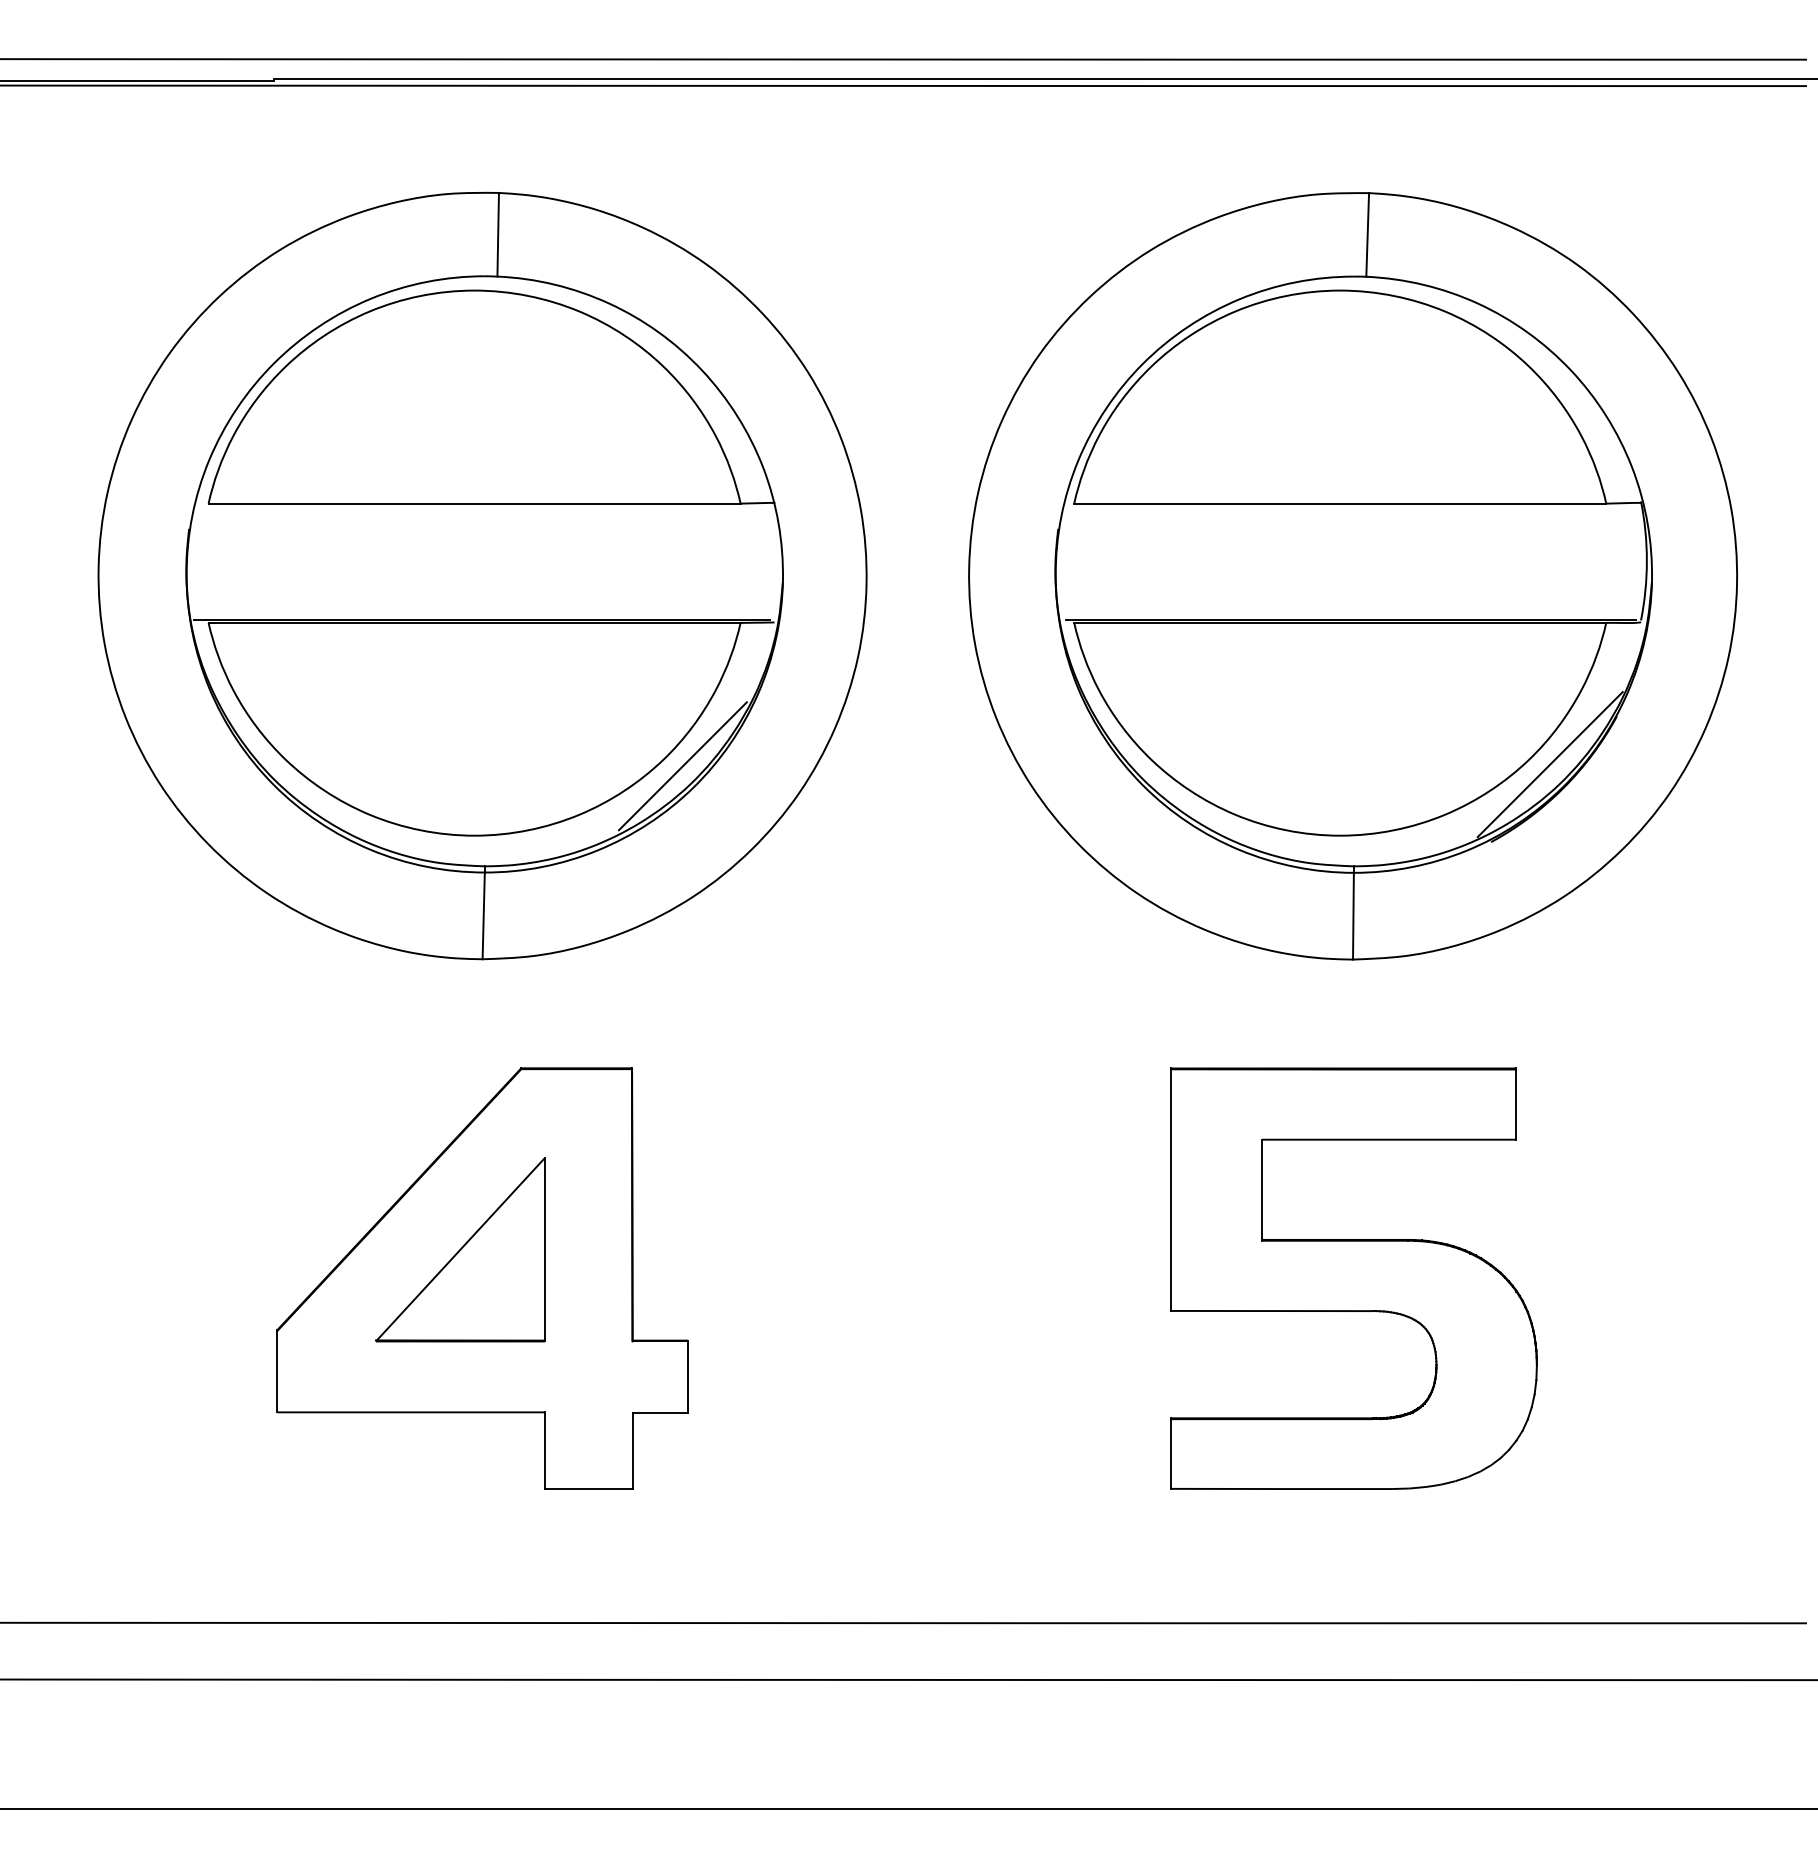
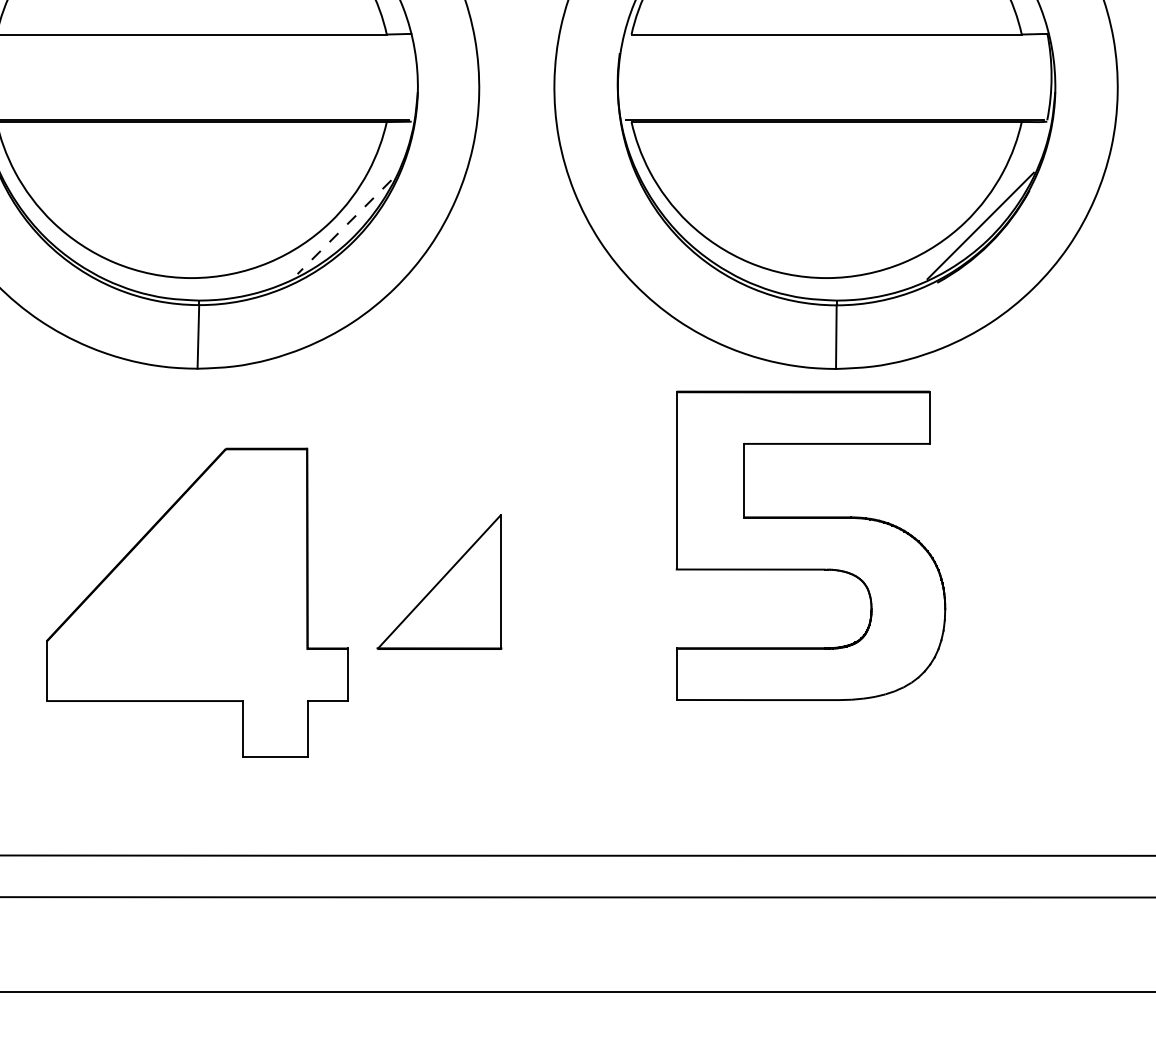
line: (682, 766) -> (344, 227), solid -> dashed
part: (460, 1249) -> (439, 581), moved
part: (1353, 1278) -> (810, 545), moved

